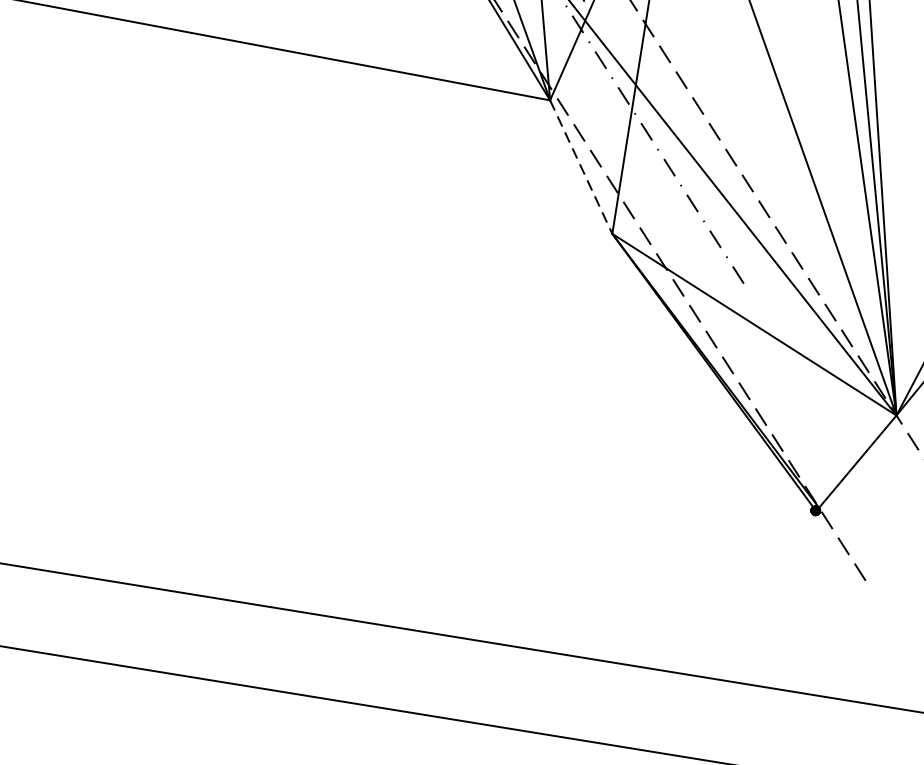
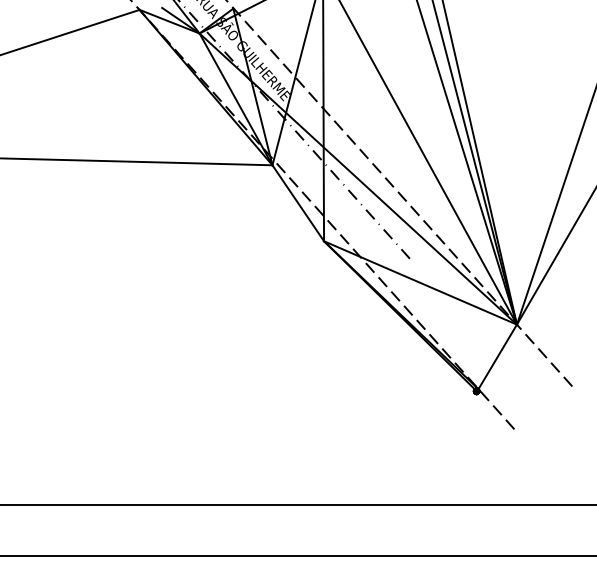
line: (581, 167) -> (298, 203), dashed -> solid

